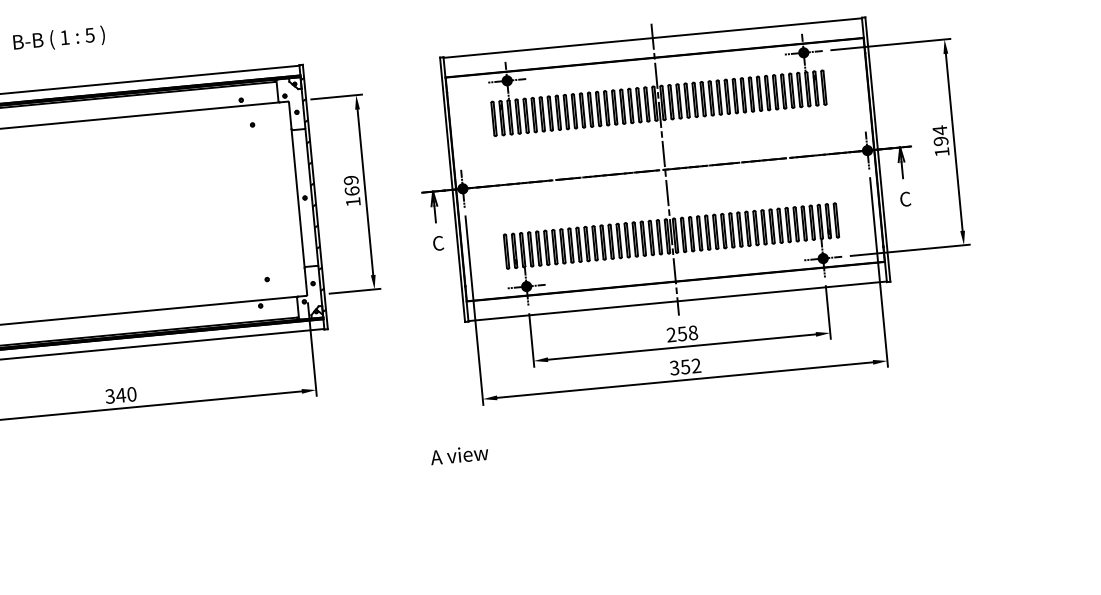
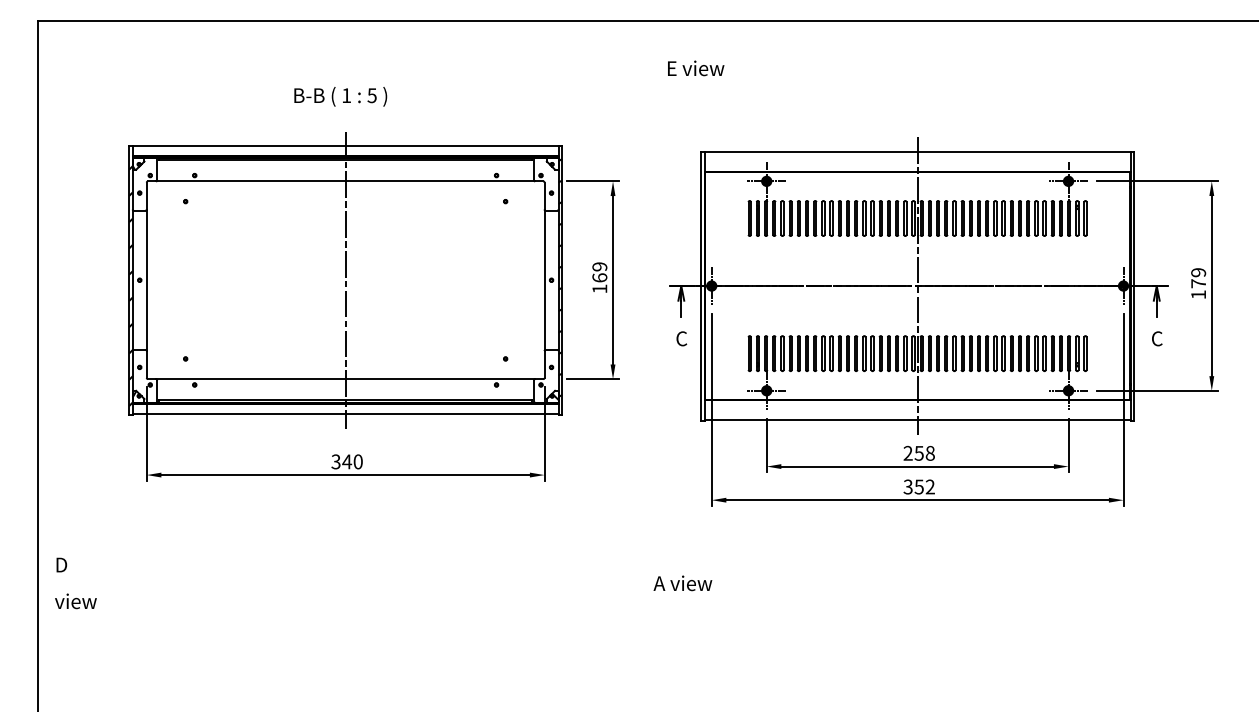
text: (58, 39) -> (340, 96), moved
text: (940, 135) -> (1198, 277), 194 -> 179
line: (102, 216) -> (345, 279), added
text: (459, 455) -> (682, 583), moved

